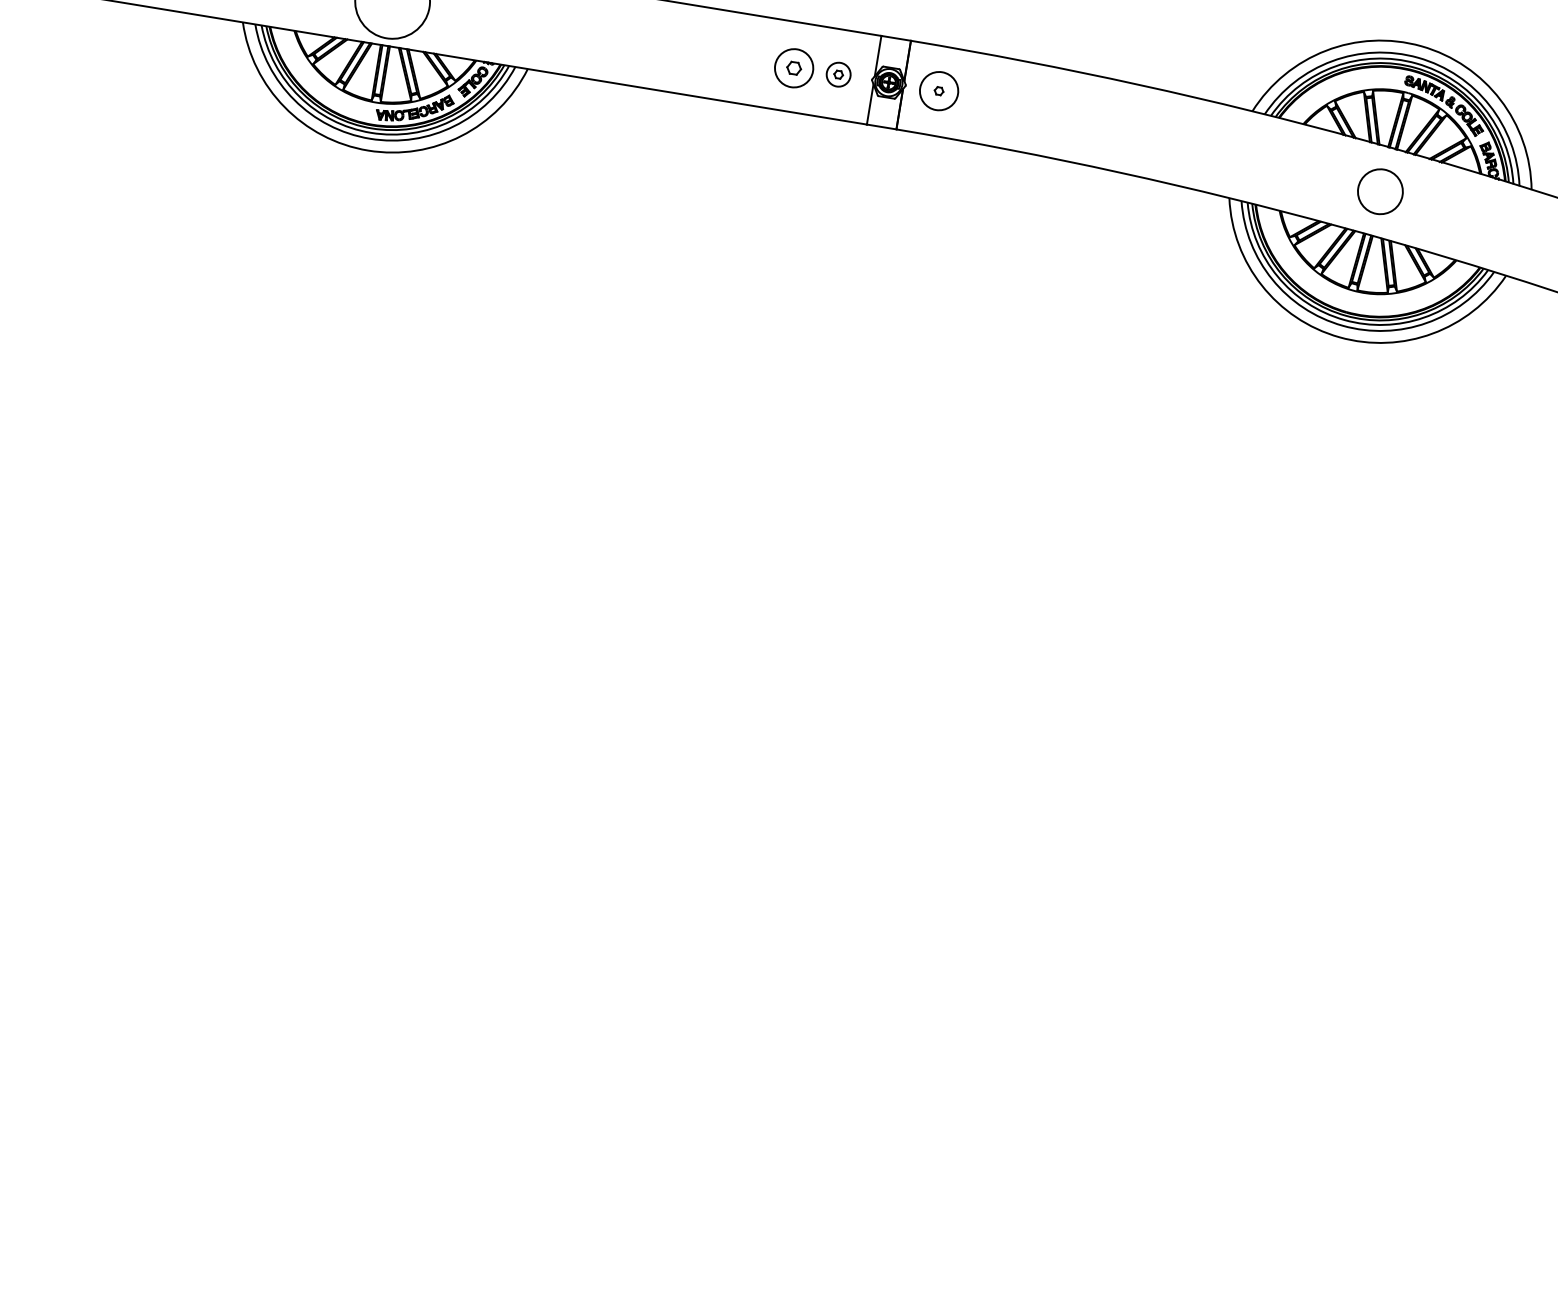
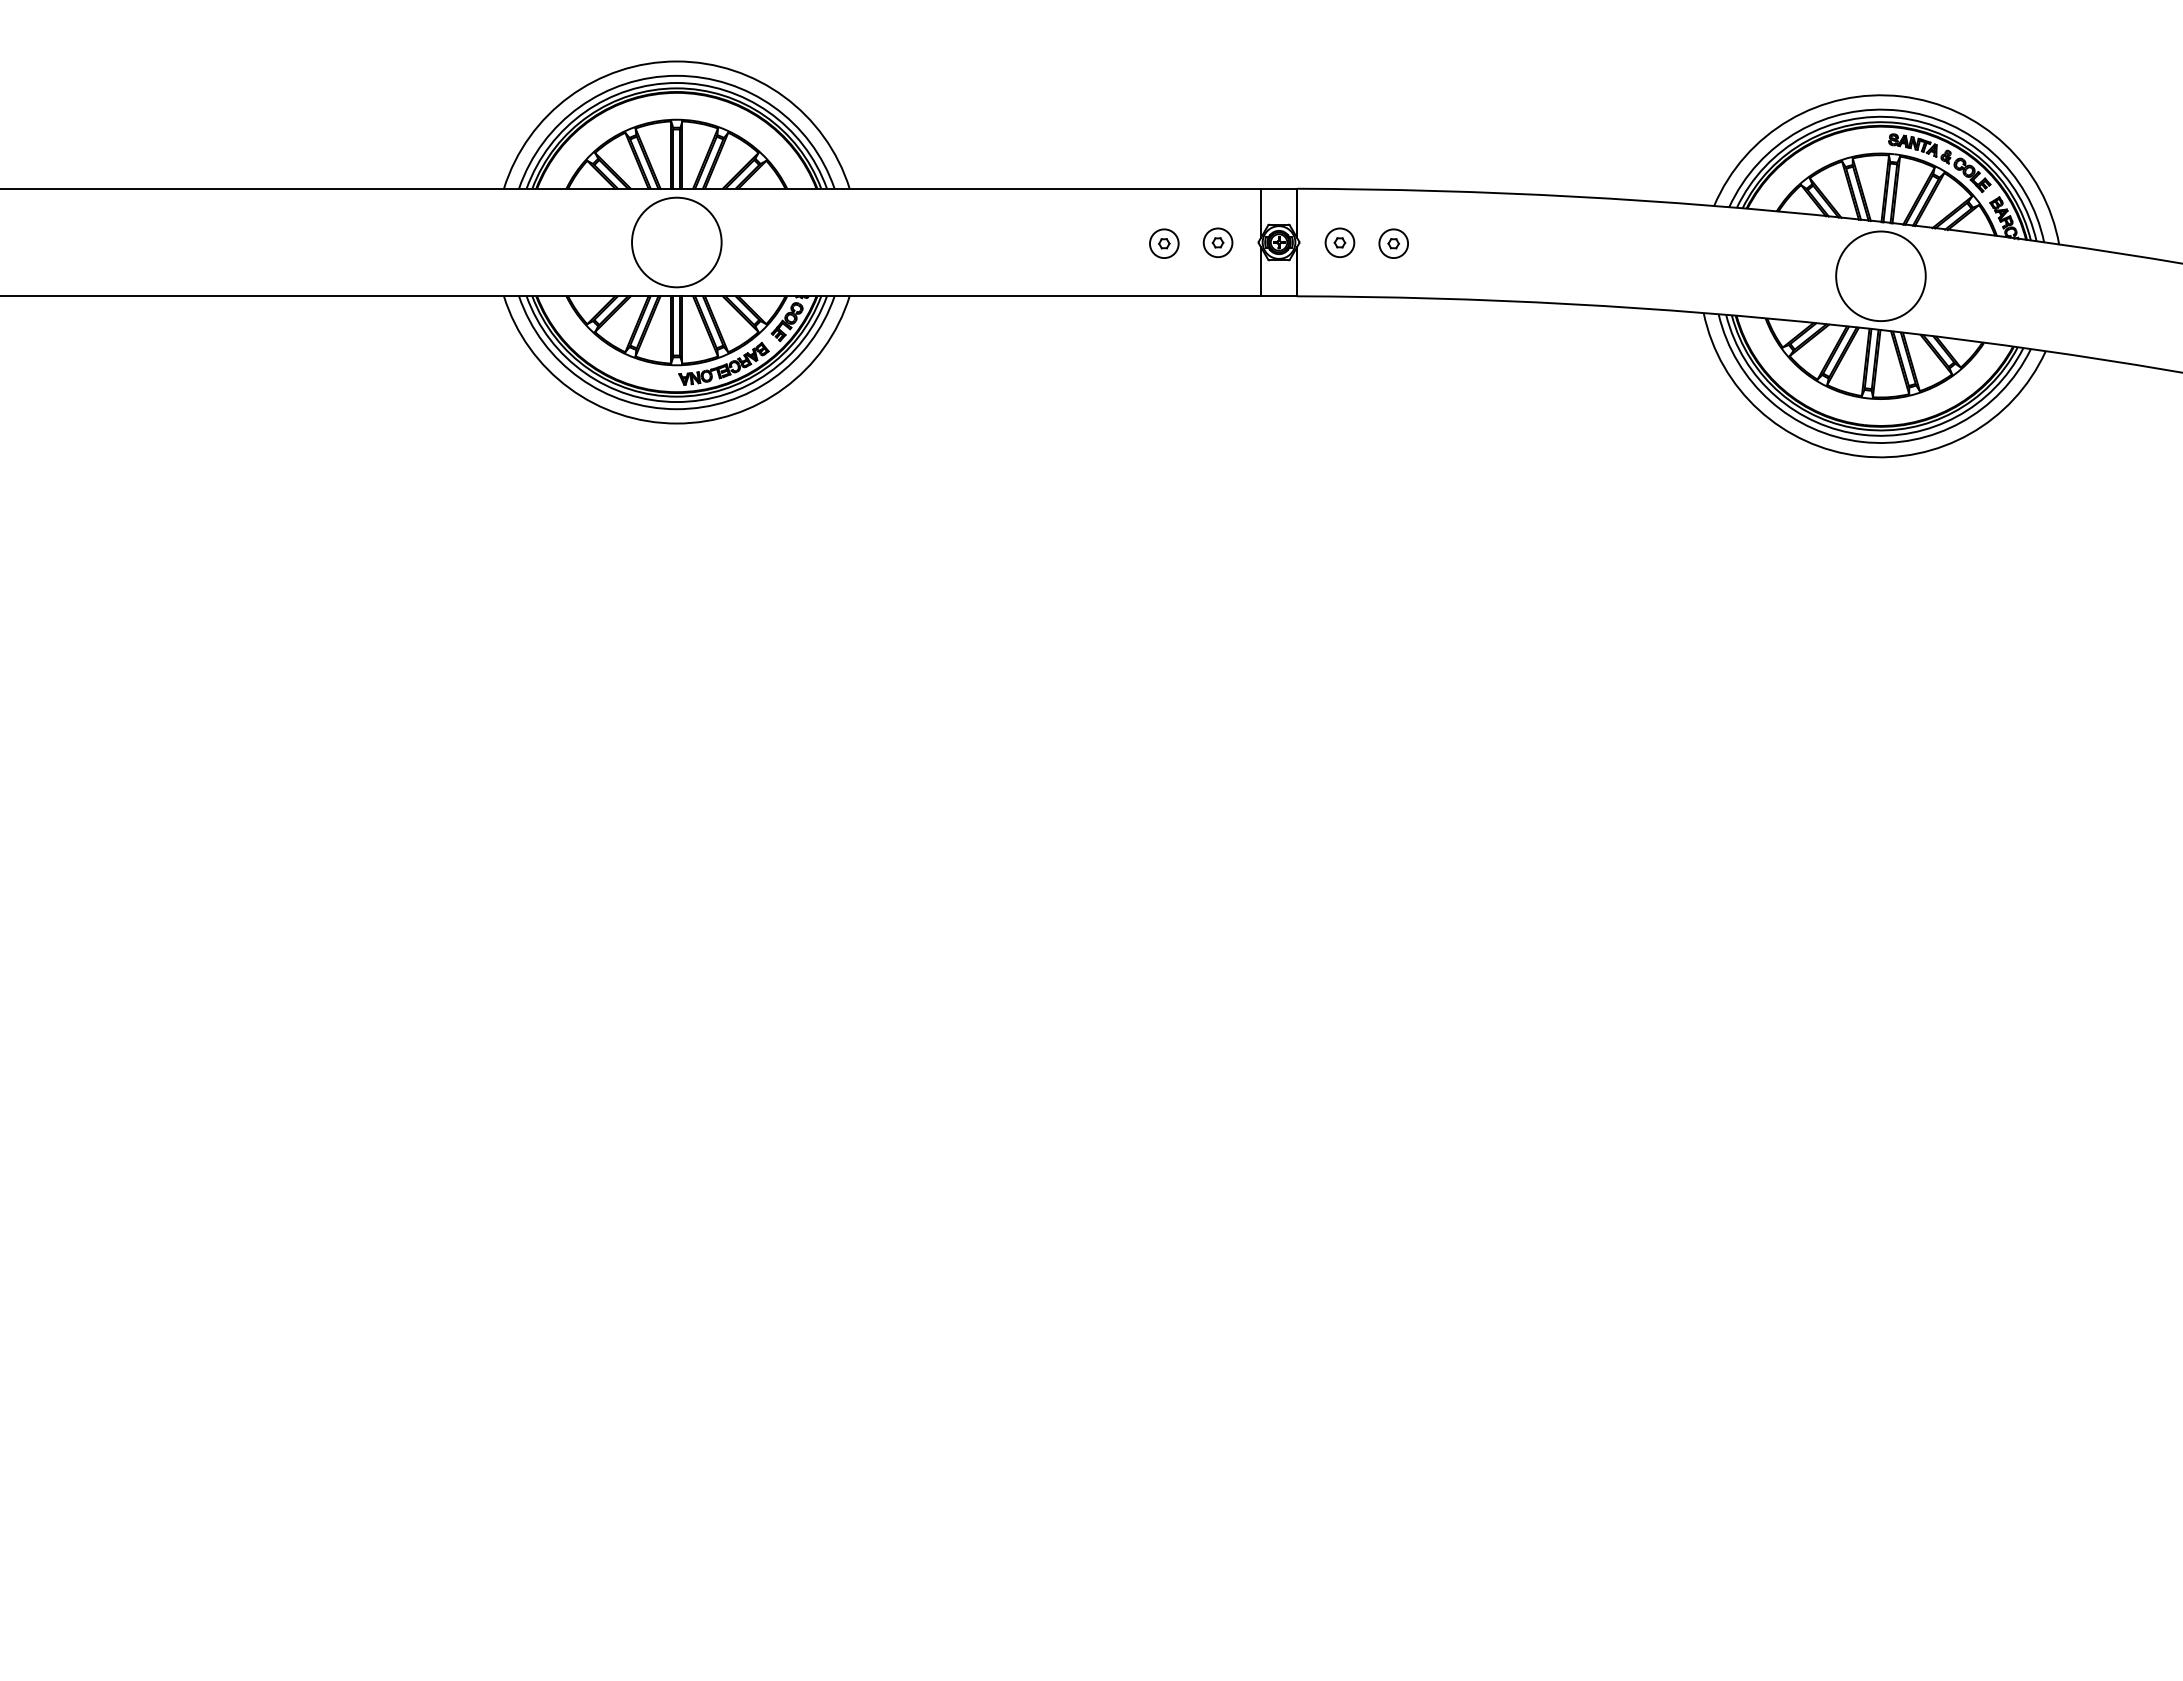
part: (794, 68) -> (1164, 243), size x0.62
circle: (938, 90) -> (1339, 242), size x0.62
part: (983, 98) -> (1393, 243), added
circle: (1380, 191) -> (1880, 276), size x1.67

